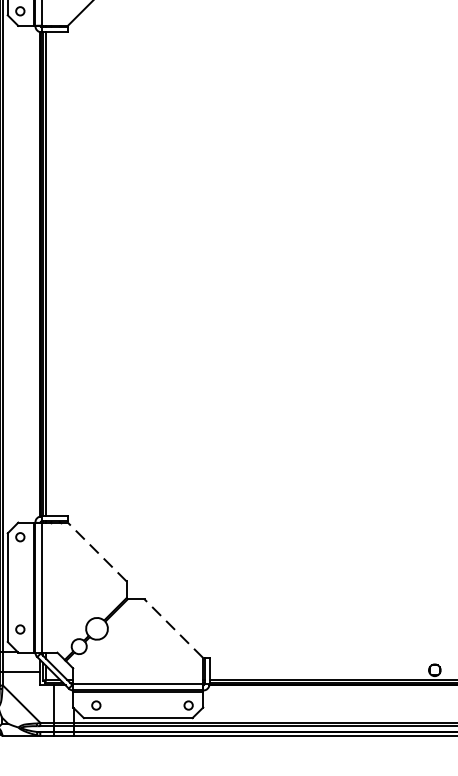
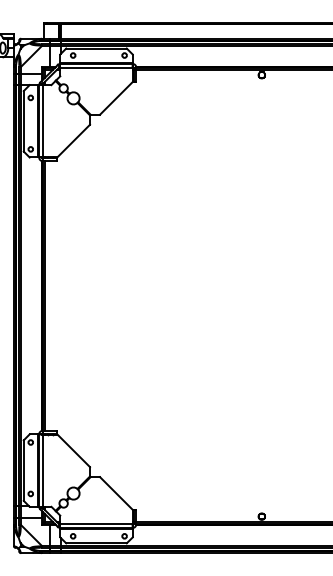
line: (96, 551) -> (73, 450), dashed -> solid
line: (172, 628) -> (115, 493), dashed -> solid

